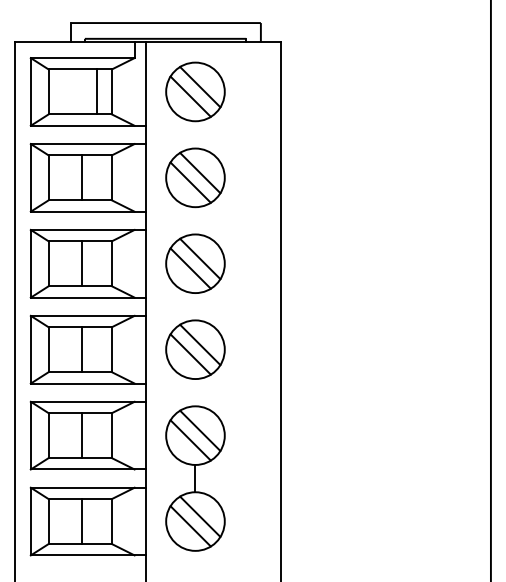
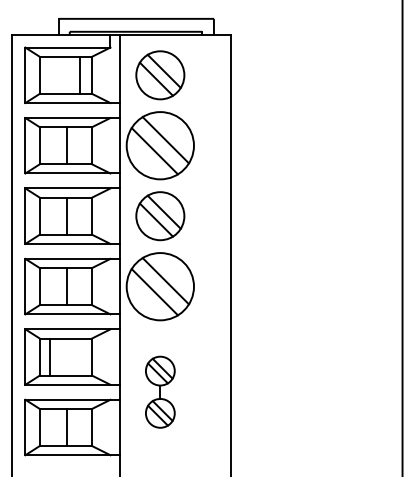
part: (195, 177) -> (160, 145), size x1.4
part: (195, 349) -> (160, 286), size x1.4
line: (81, 435) -> (49, 356), moved
part: (195, 478) -> (160, 392), size x0.6

